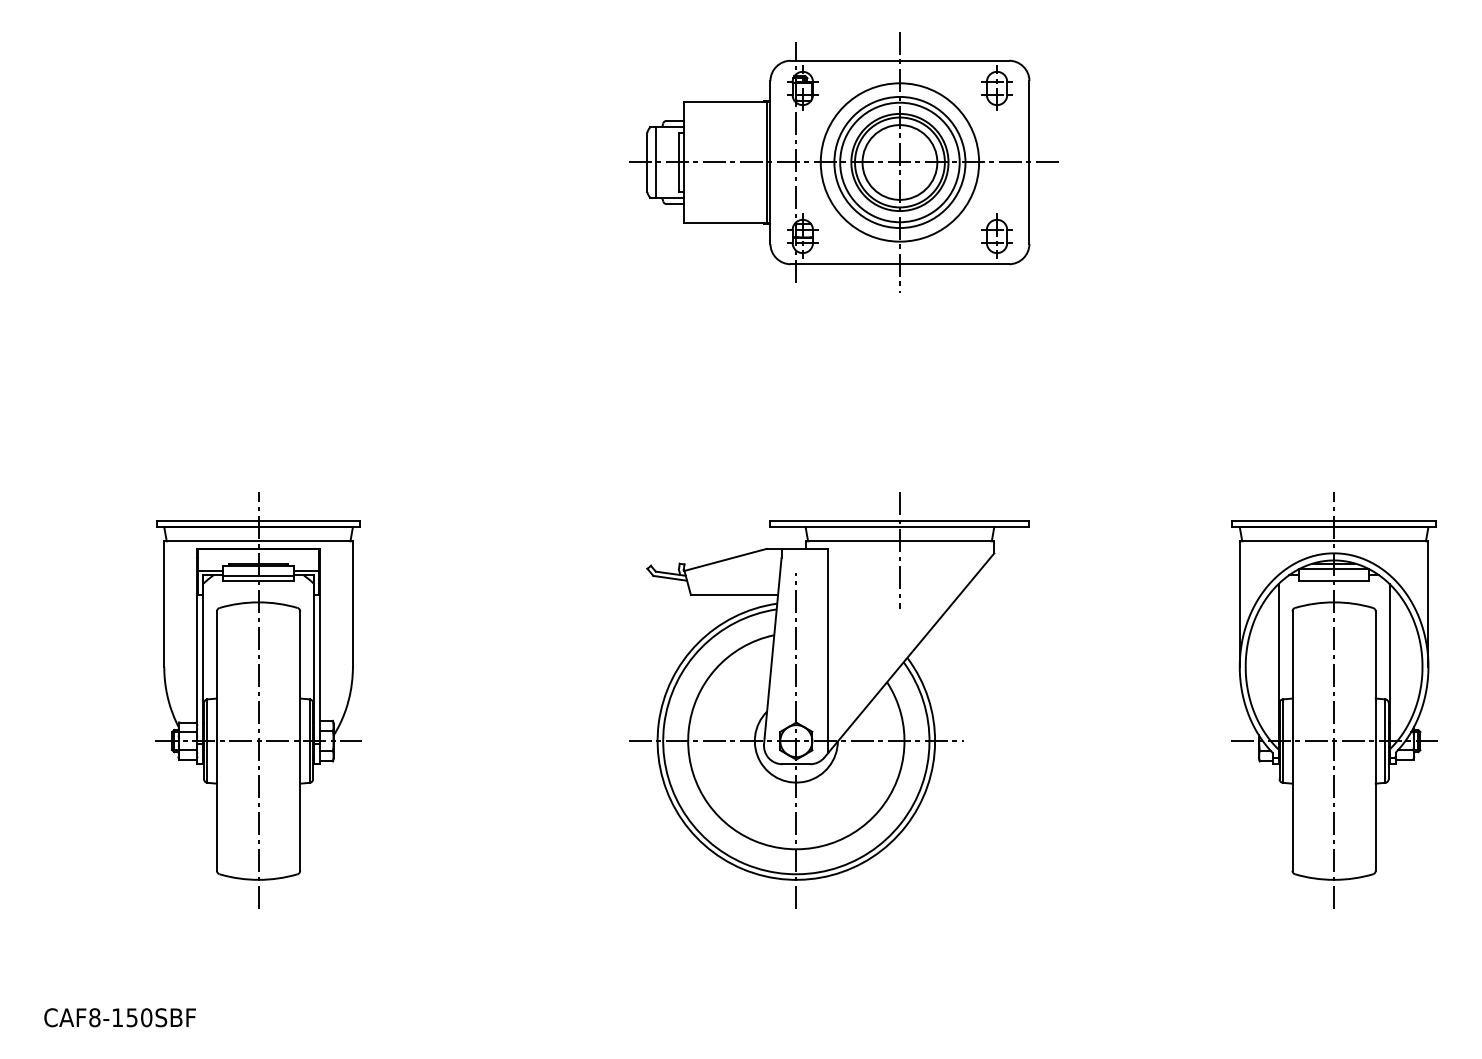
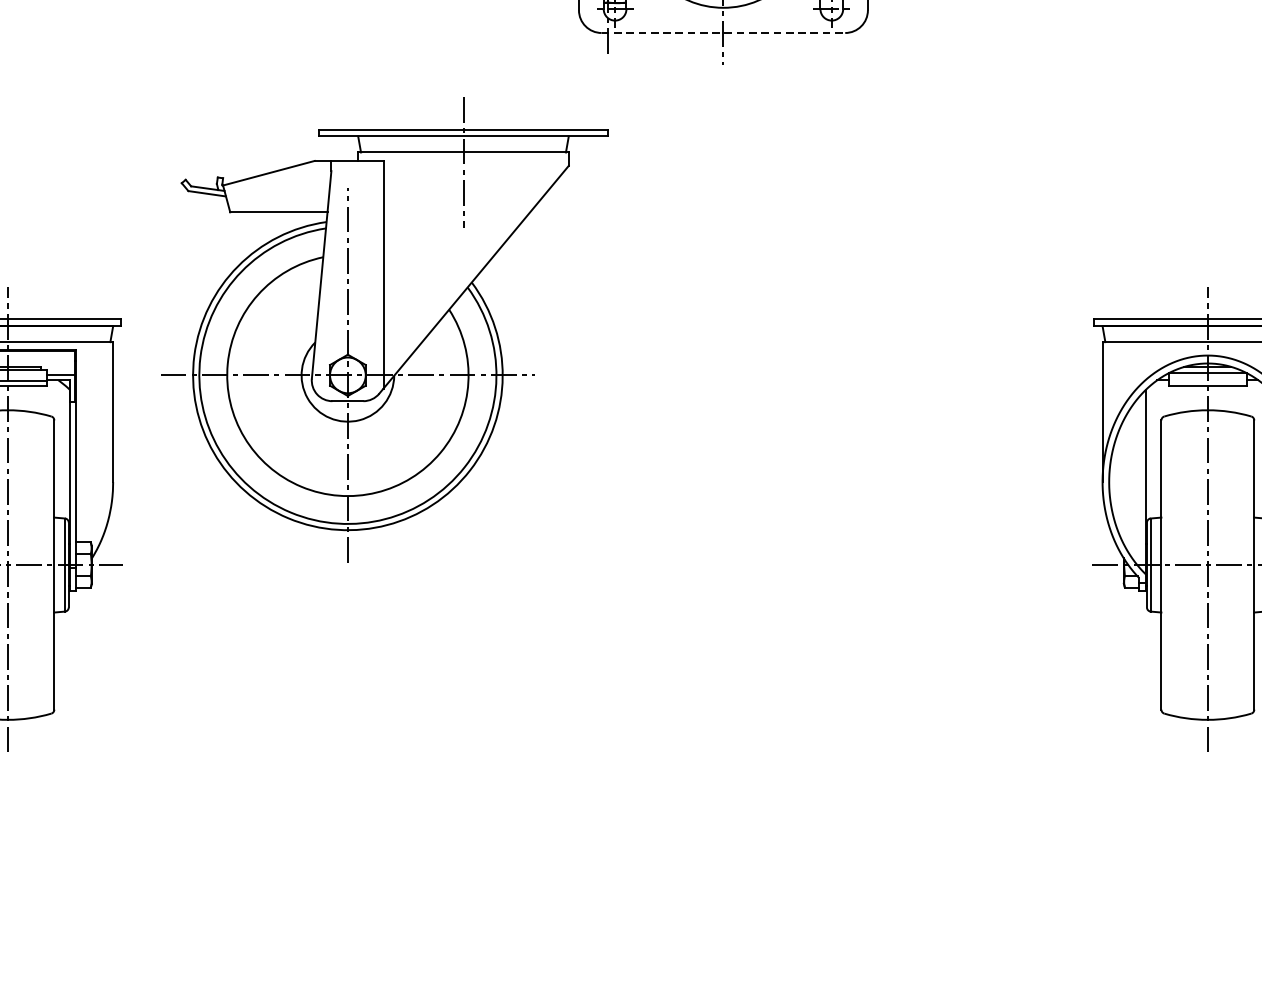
line: (900, 264) -> (724, 33), solid -> dashed
part: (829, 700) -> (384, 330), moved

